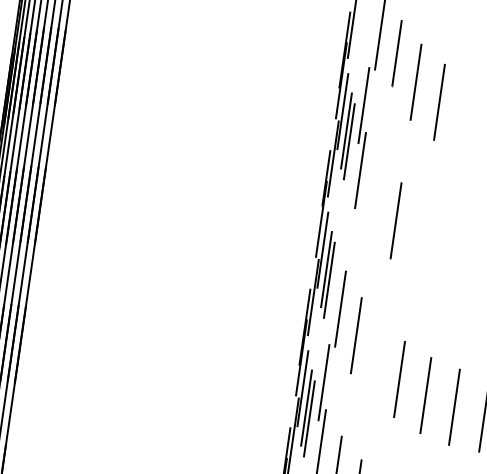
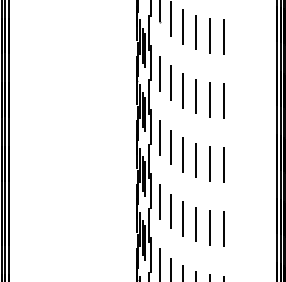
line: (465, 118) -> (195, 32), added
line: (376, 196) -> (160, 73), added
line: (418, 240) -> (182, 90), added
line: (343, 244) -> (148, 97), added
line: (445, 257) -> (195, 96), added
line: (474, 267) -> (209, 99), added
line: (375, 359) -> (170, 147), added

